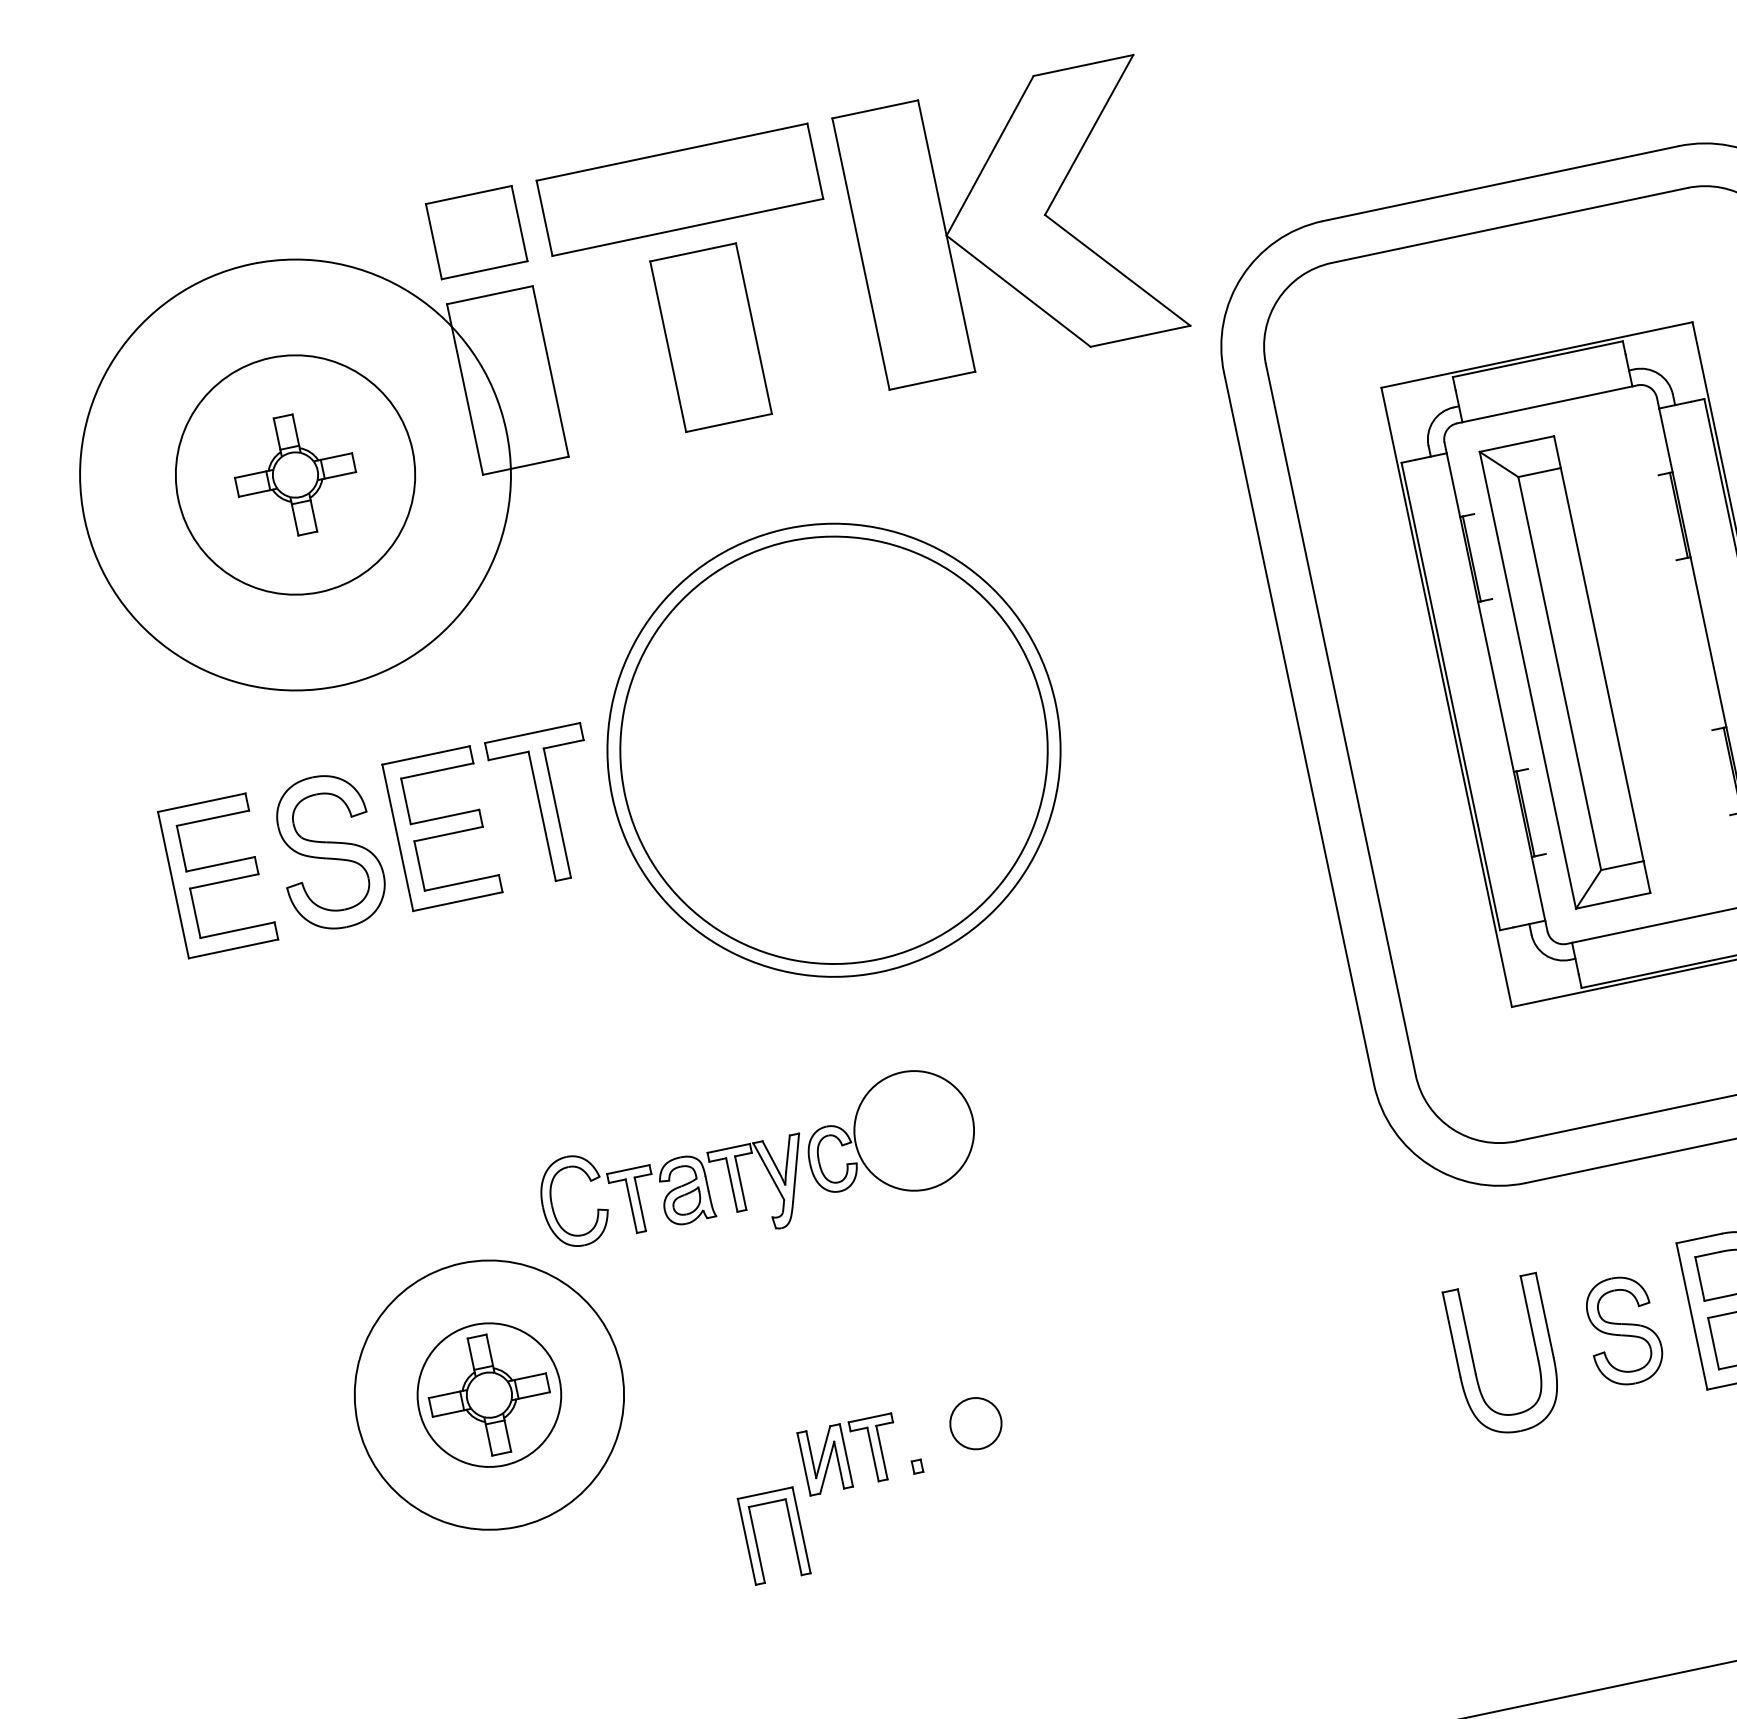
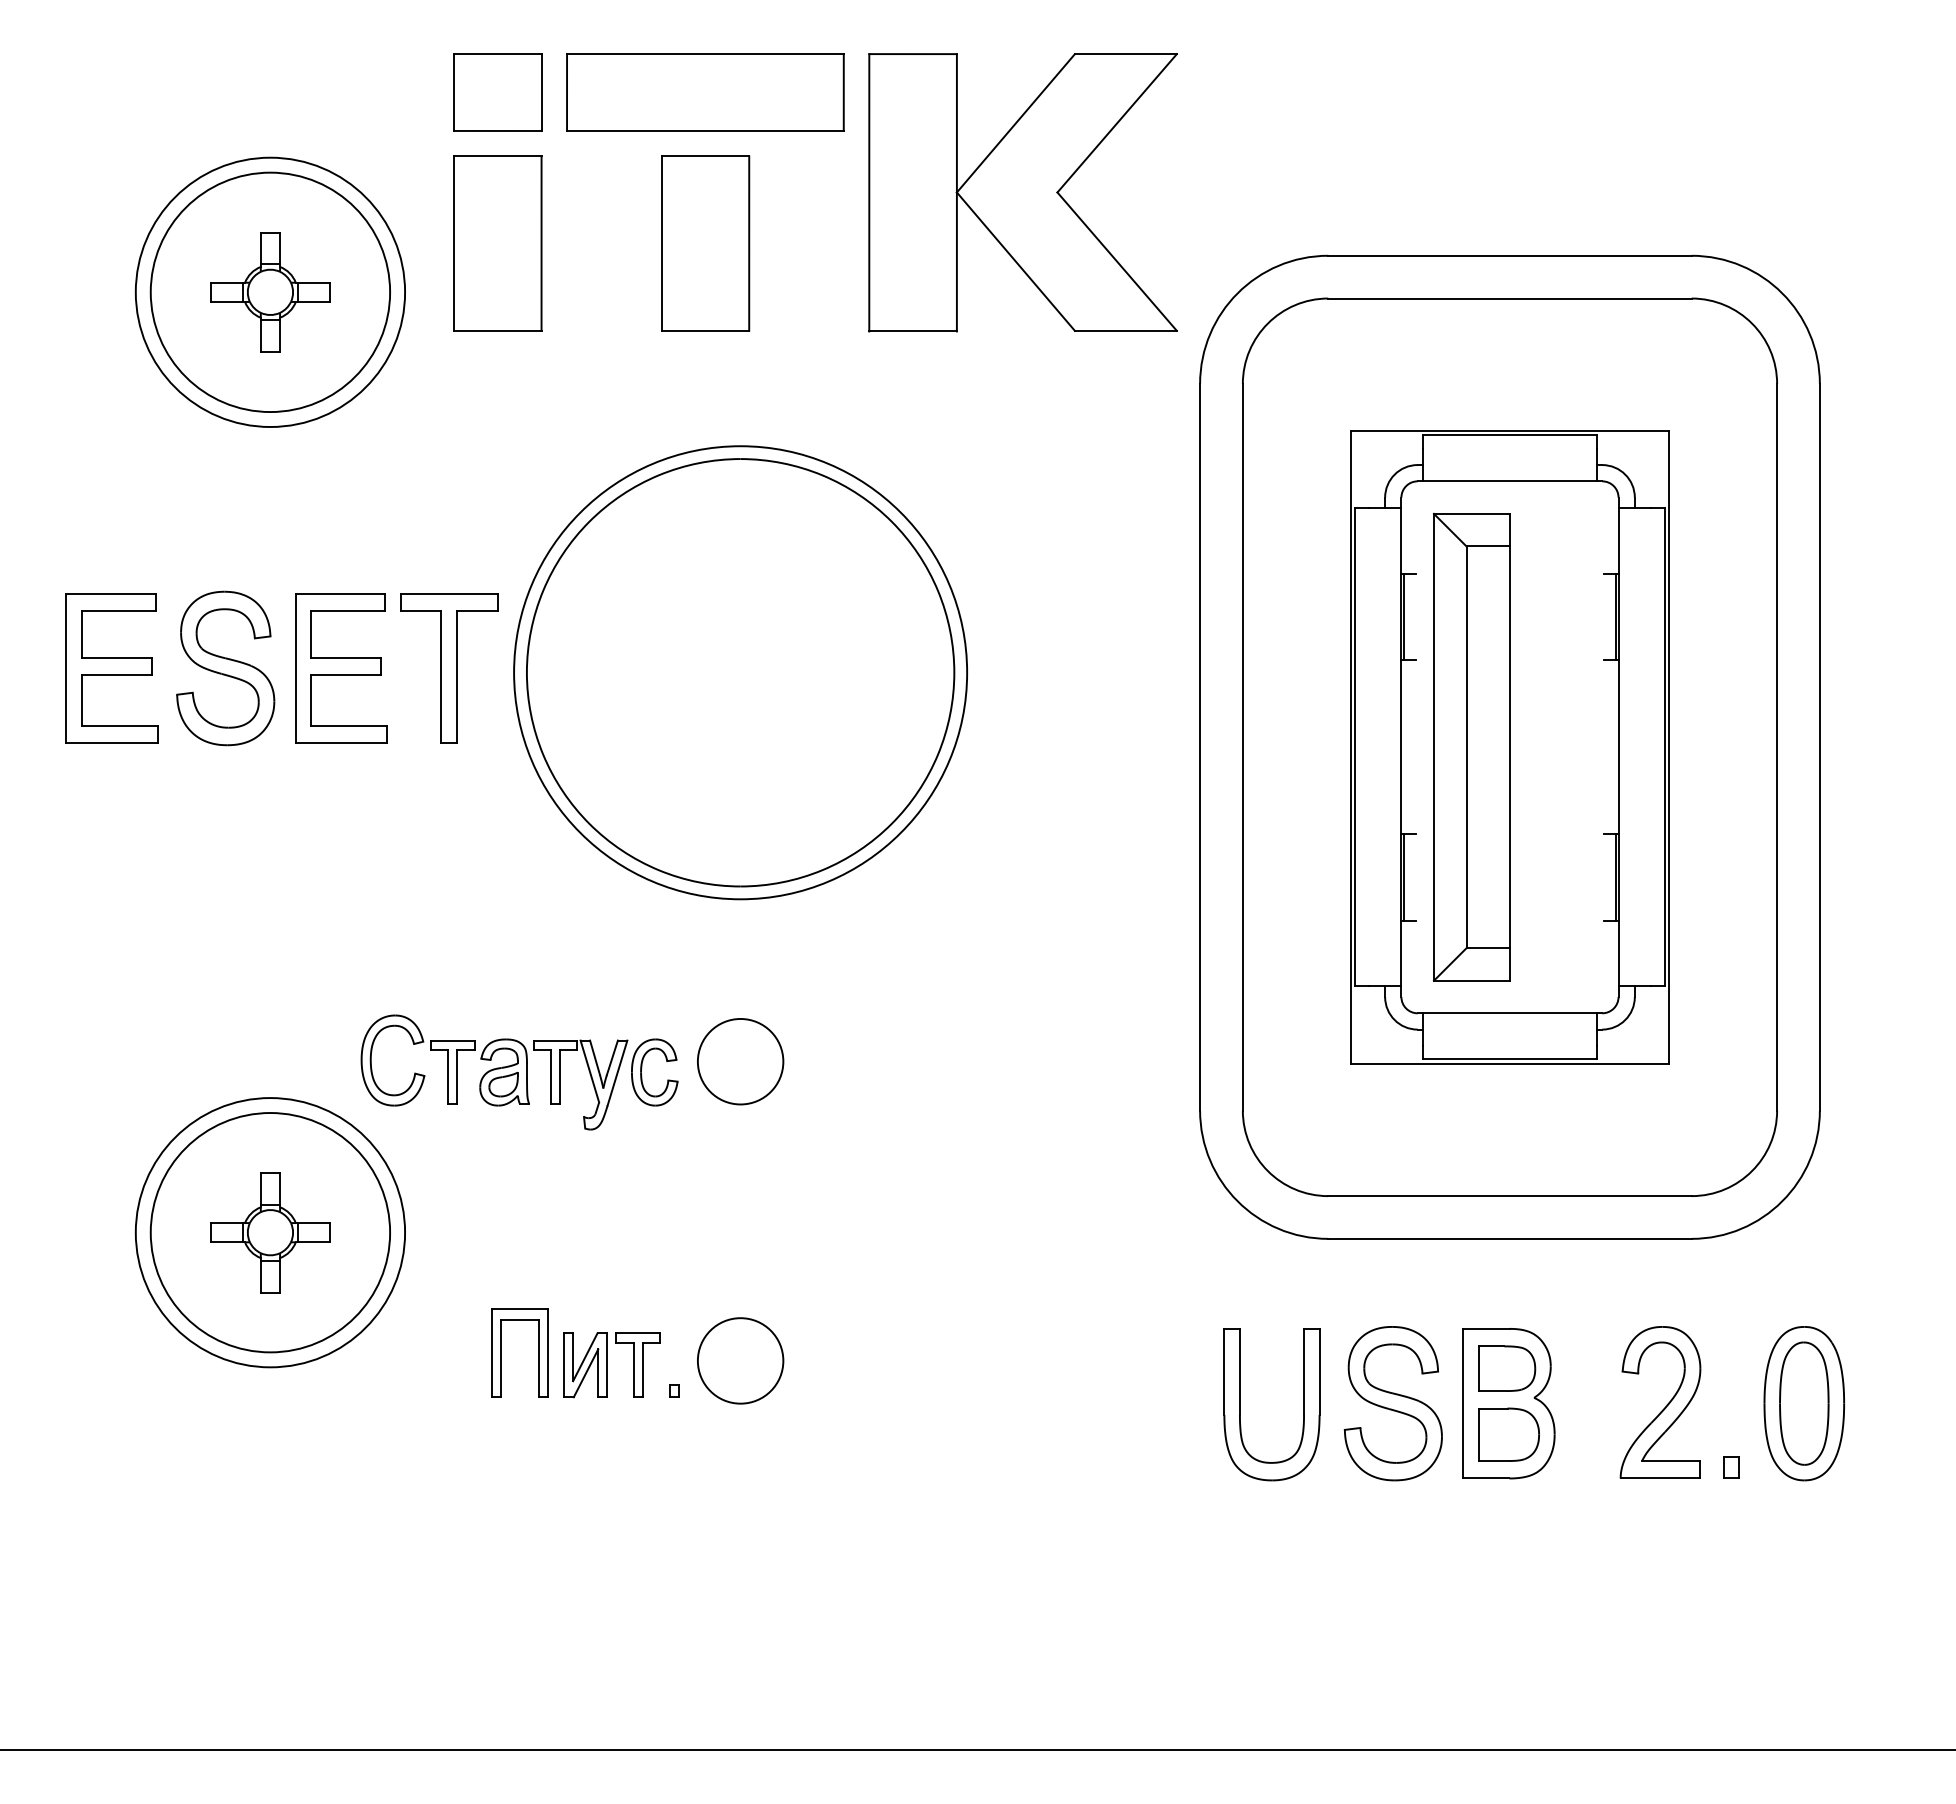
circle: (295, 475) -> (270, 292), size x0.62
circle: (914, 1130) -> (740, 1061), size x0.71
part: (1622, 1330) -> (1392, 1403), size x1.43
circle: (489, 1394) -> (270, 1232), size x1.67
circle: (975, 1423) -> (740, 1360), size x1.67
part: (755, 1539) -> (501, 1352), moved

